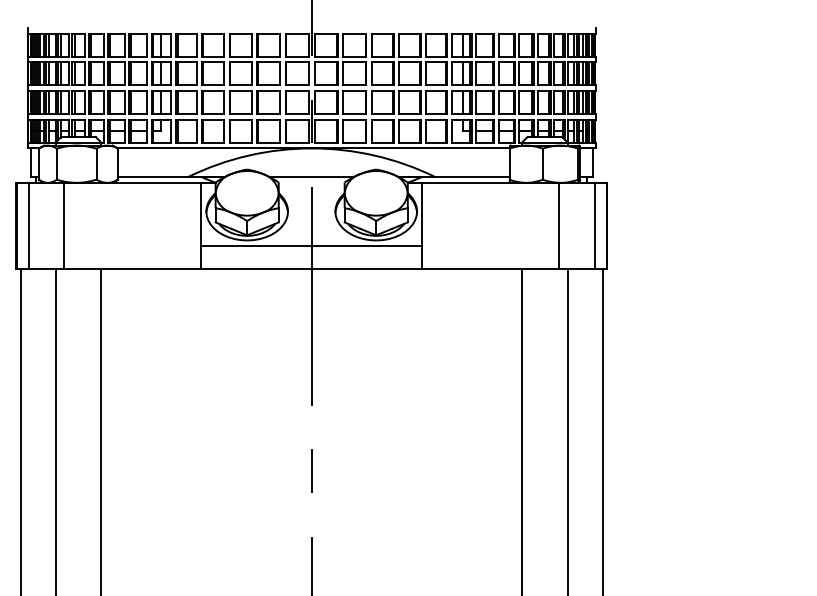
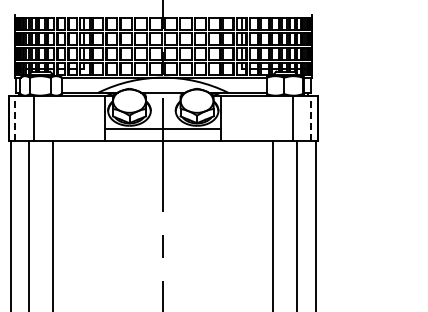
line: (29, 226) -> (15, 118), solid -> dashed
line: (594, 226) -> (311, 118), solid -> dashed

